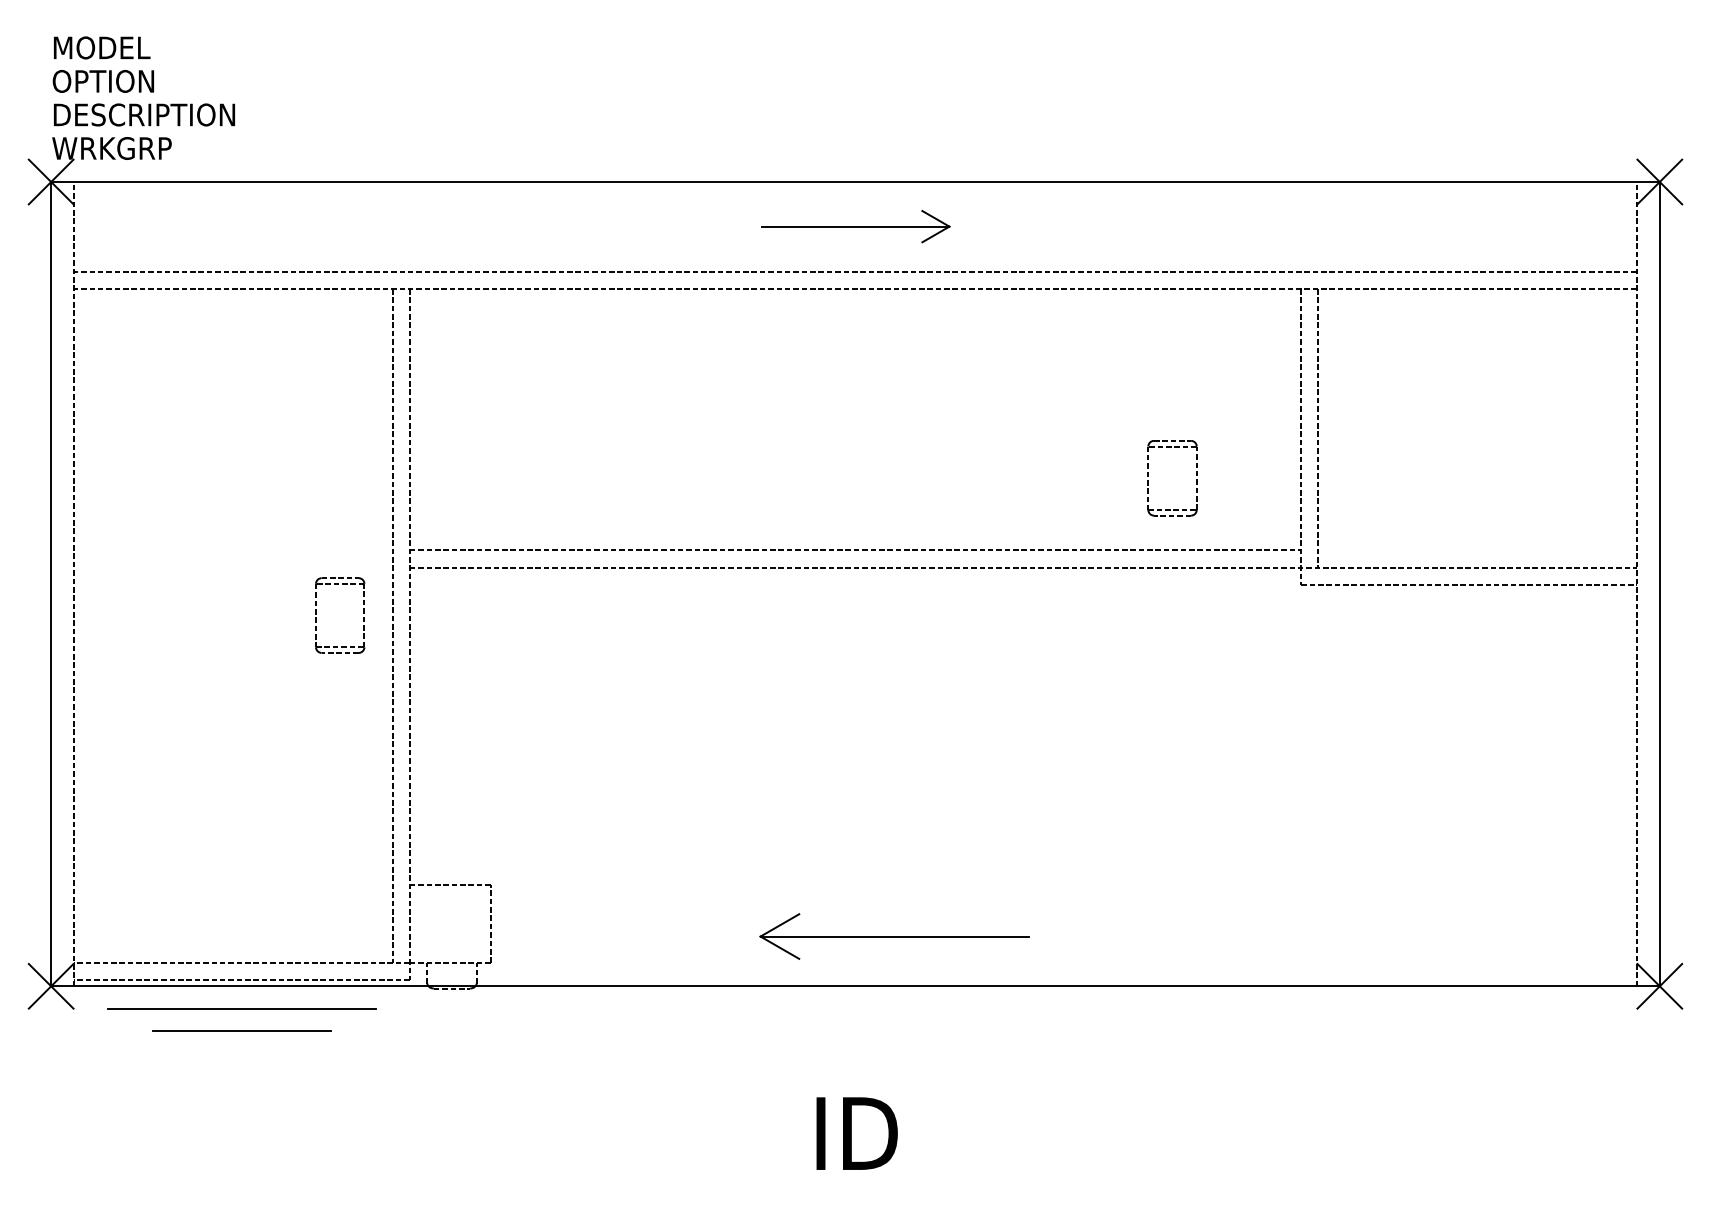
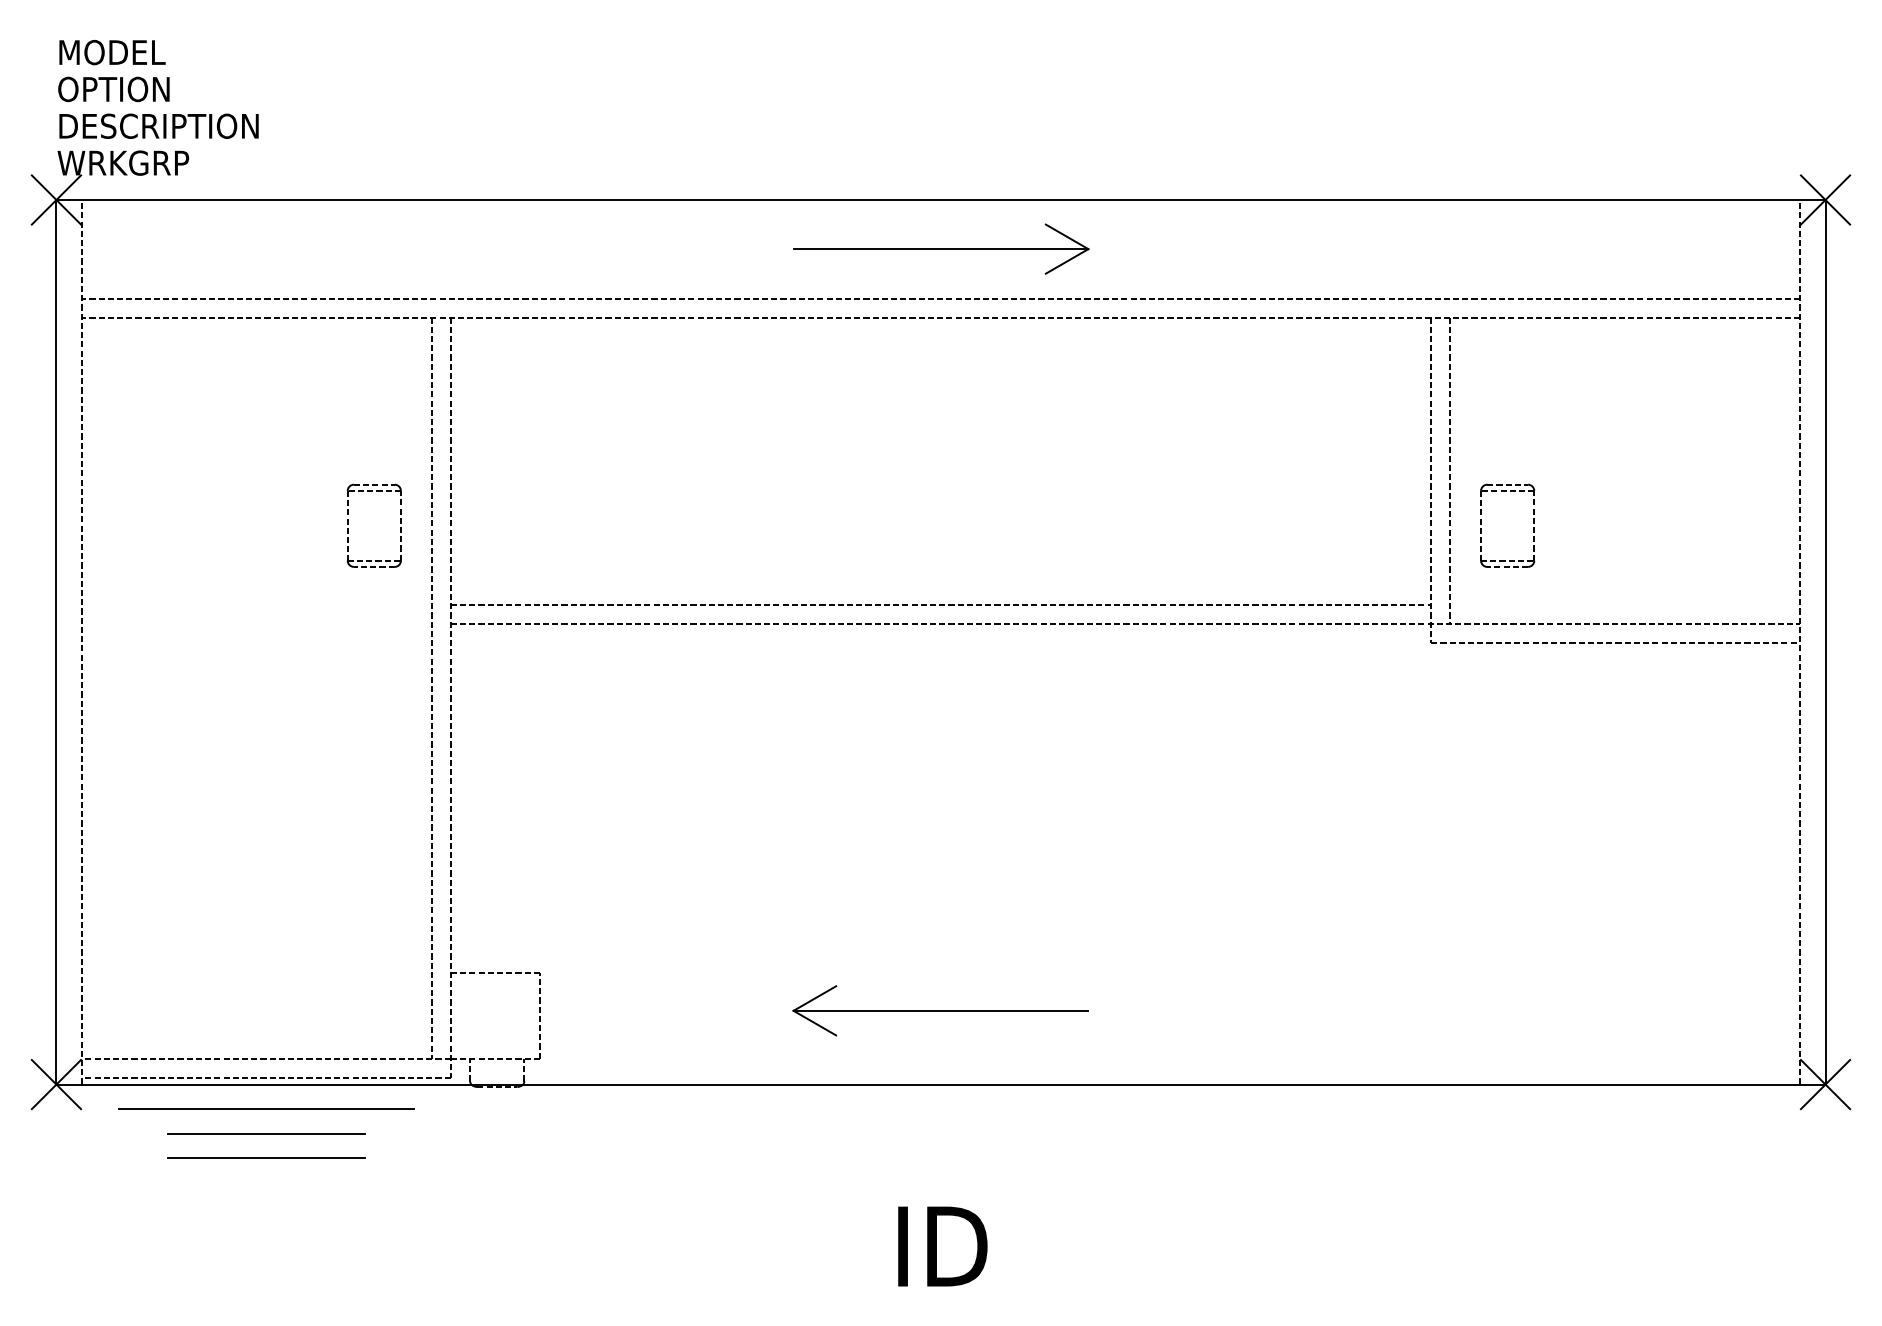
part: (855, 226) -> (941, 248), size x1.43
part: (1148, 477) -> (1481, 524), moved
part: (316, 614) -> (348, 524), moved
part: (894, 936) -> (940, 1010), moved
line: (242, 1052) -> (266, 1157), added

